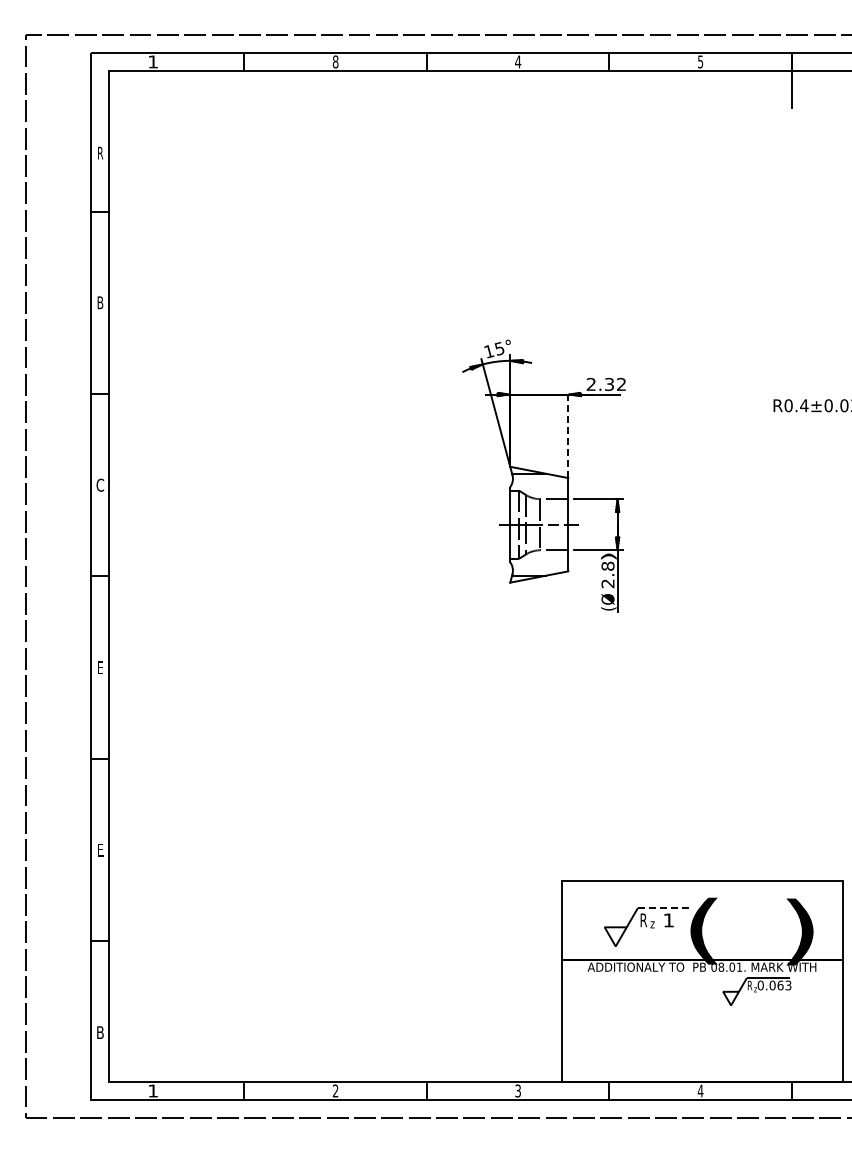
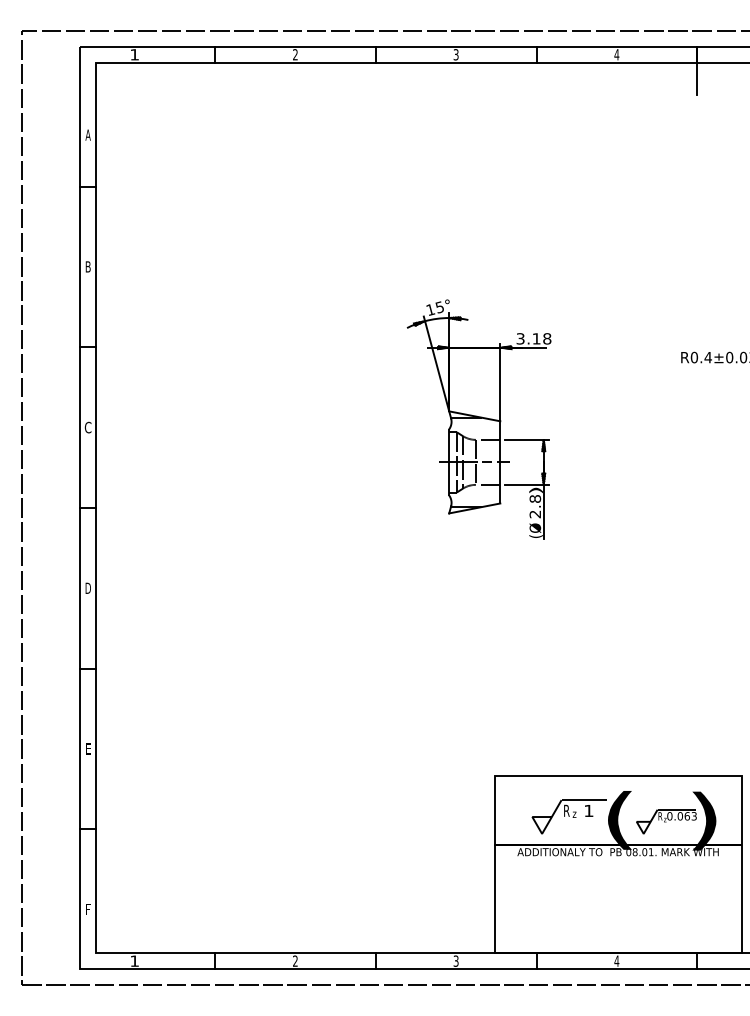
text: (335, 61) -> (295, 54), 8 -> 2
text: (518, 61) -> (456, 54), 4 -> 3
text: (700, 61) -> (616, 54), 5 -> 4
text: (100, 152) -> (88, 134), R -> A
text: (606, 383) -> (533, 338), 2.32 -> 3.18
line: (568, 434) -> (500, 382), dashed -> solid
text: (100, 667) -> (88, 588), E -> D
line: (663, 908) -> (584, 800), dashed -> solid
part: (756, 991) -> (666, 821), moved
text: (100, 1032) -> (88, 909), B -> F

